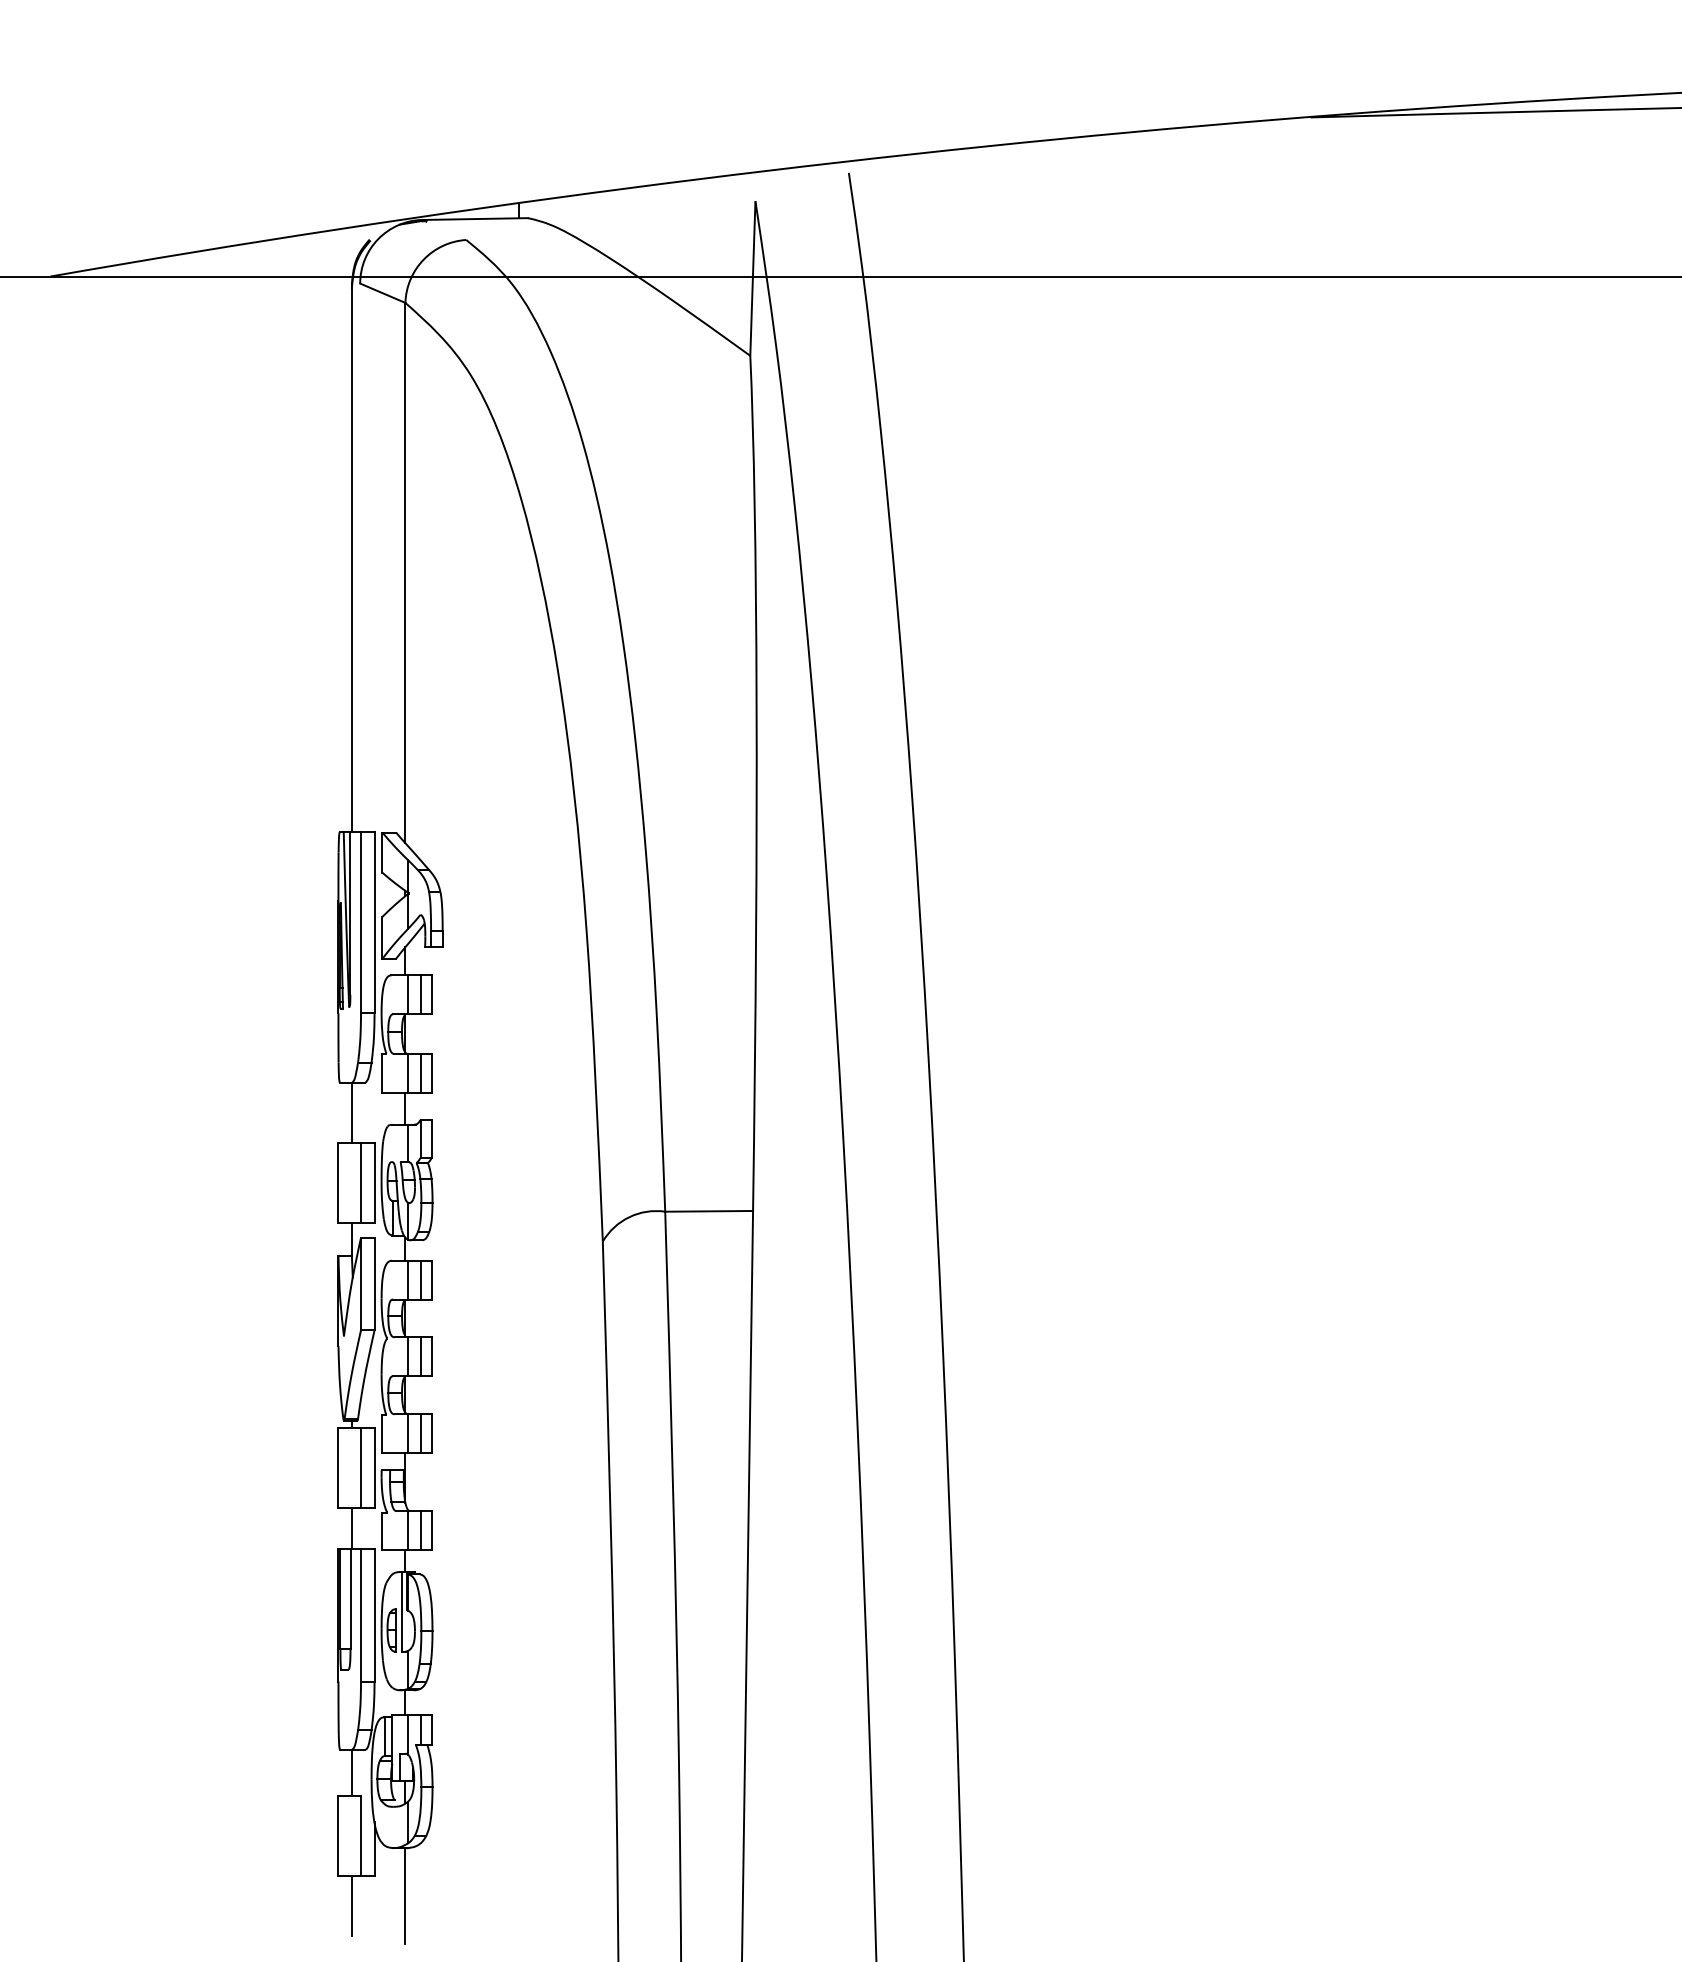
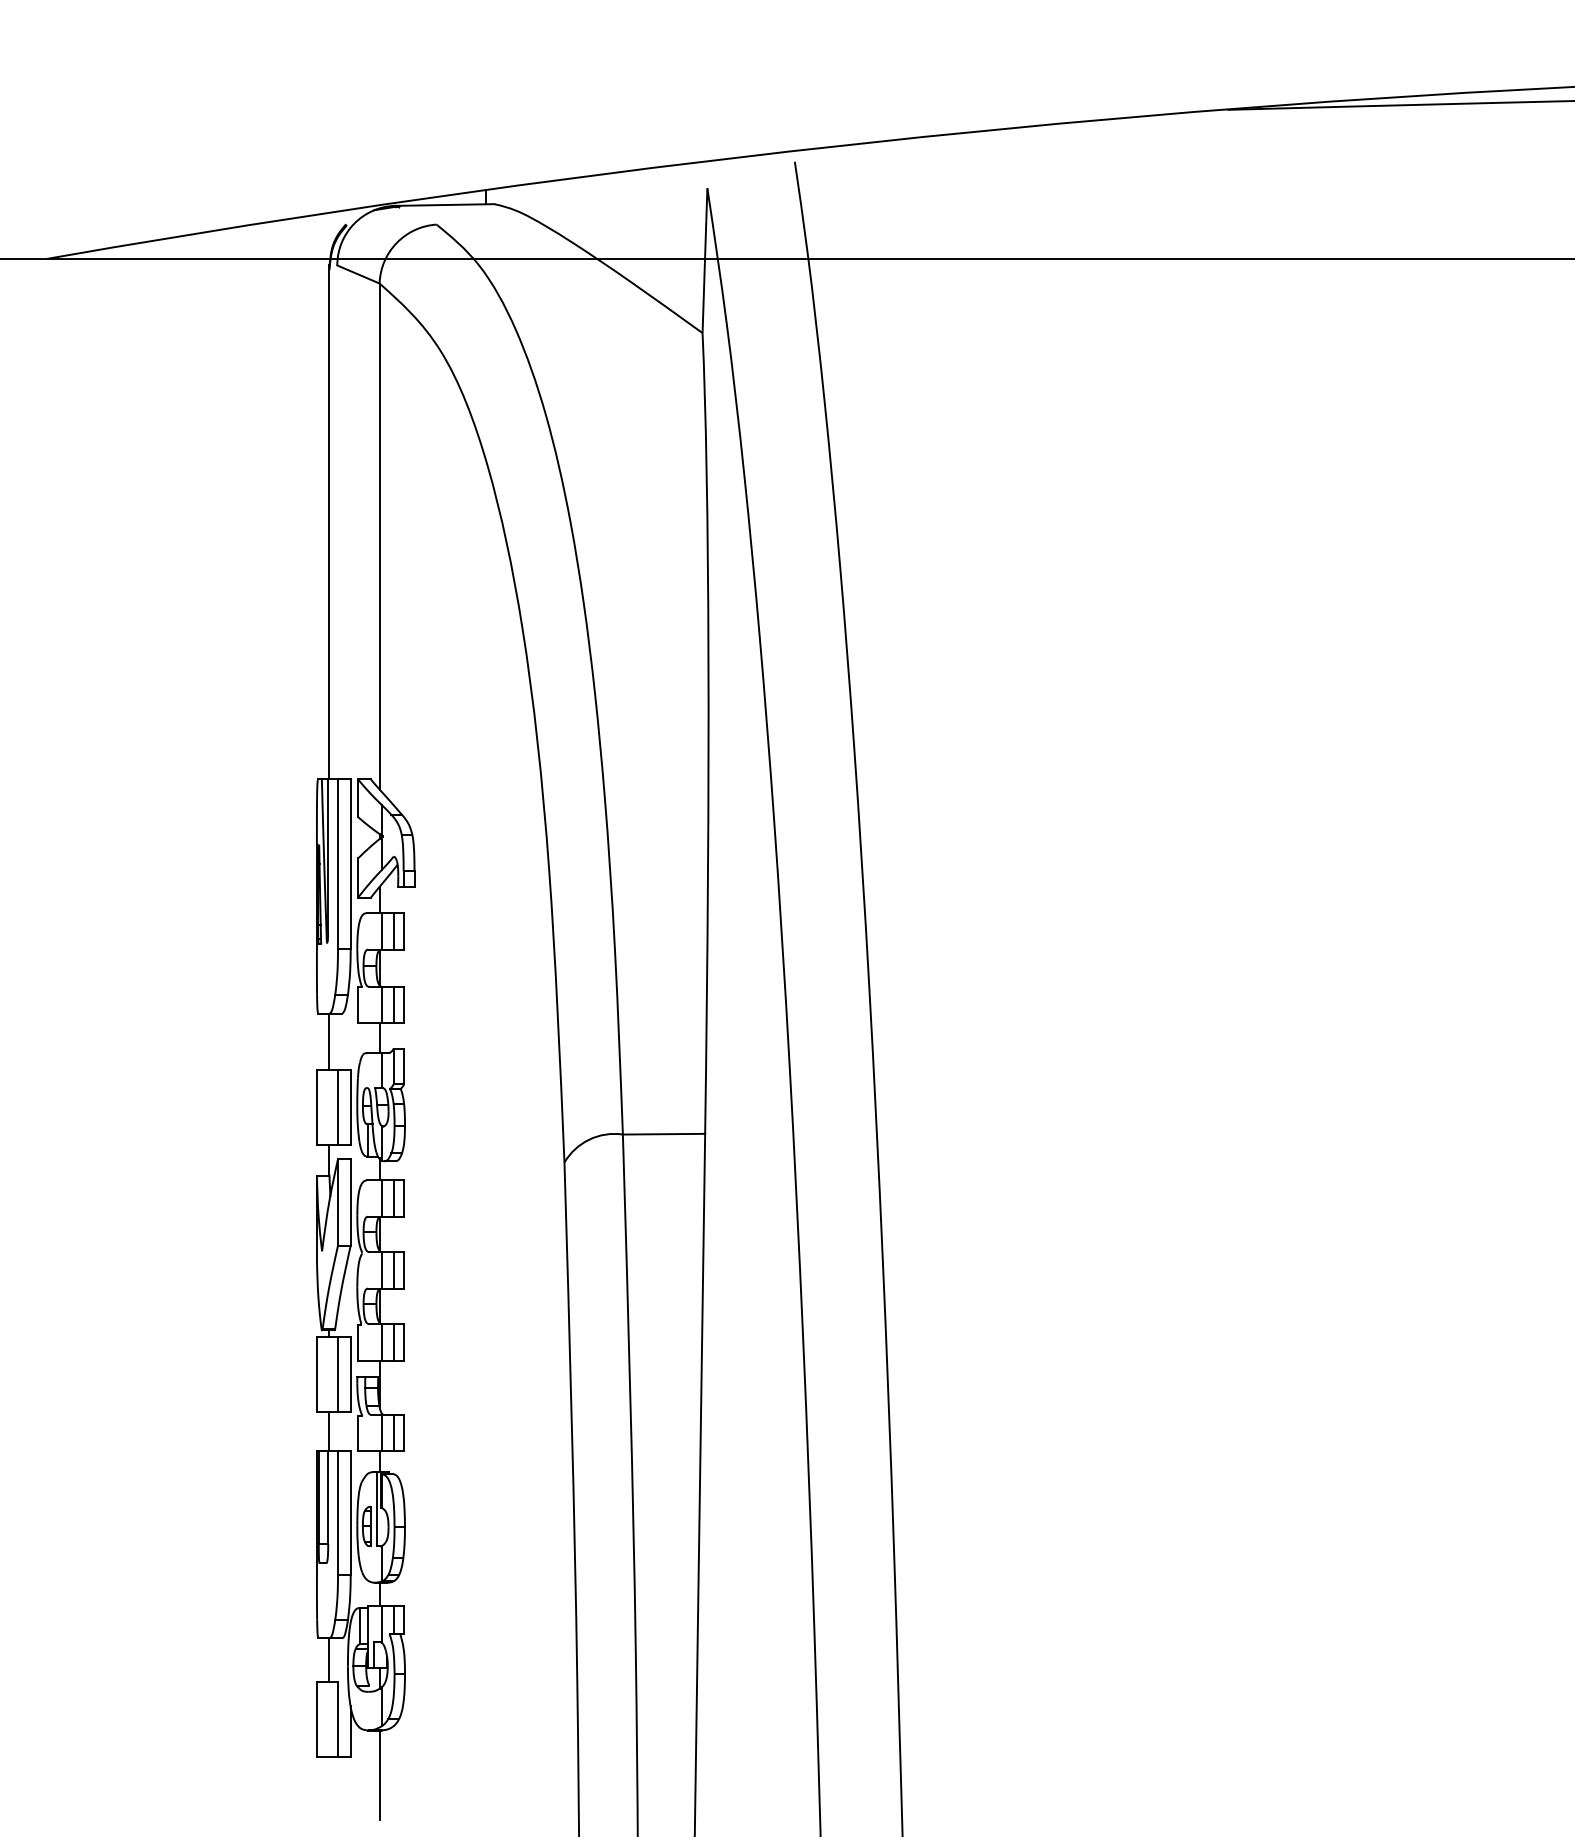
line: (351, 1906) -> (329, 1785), removed

